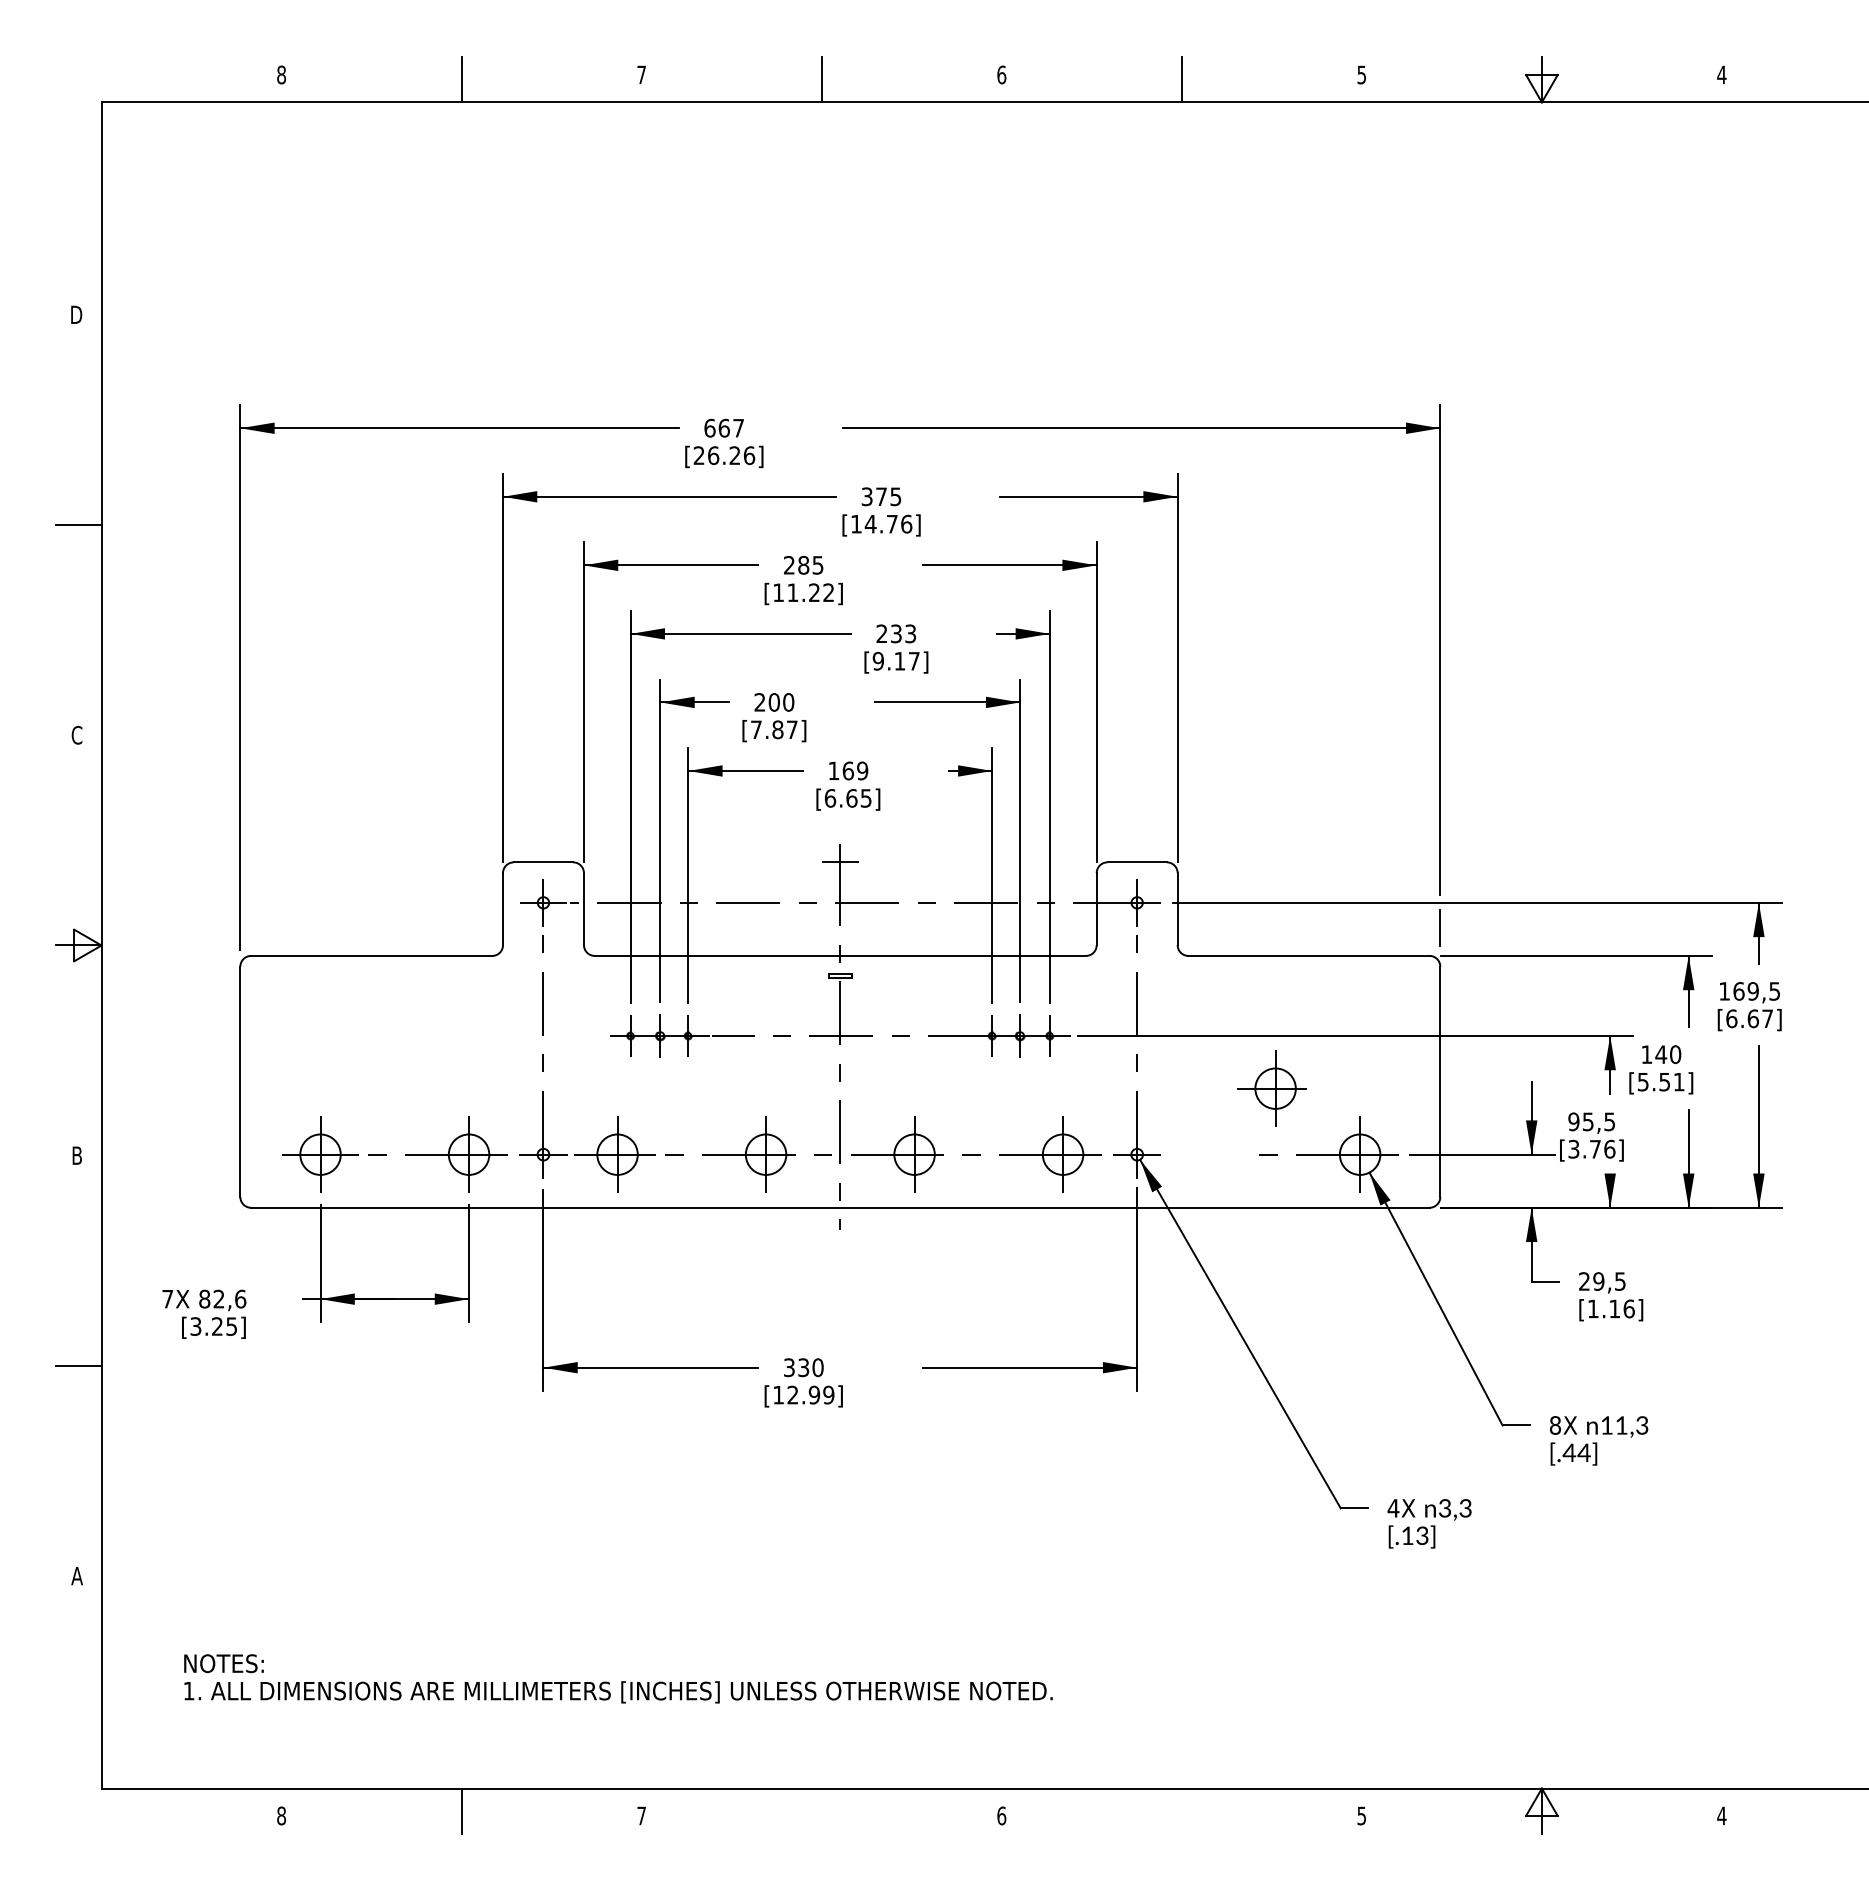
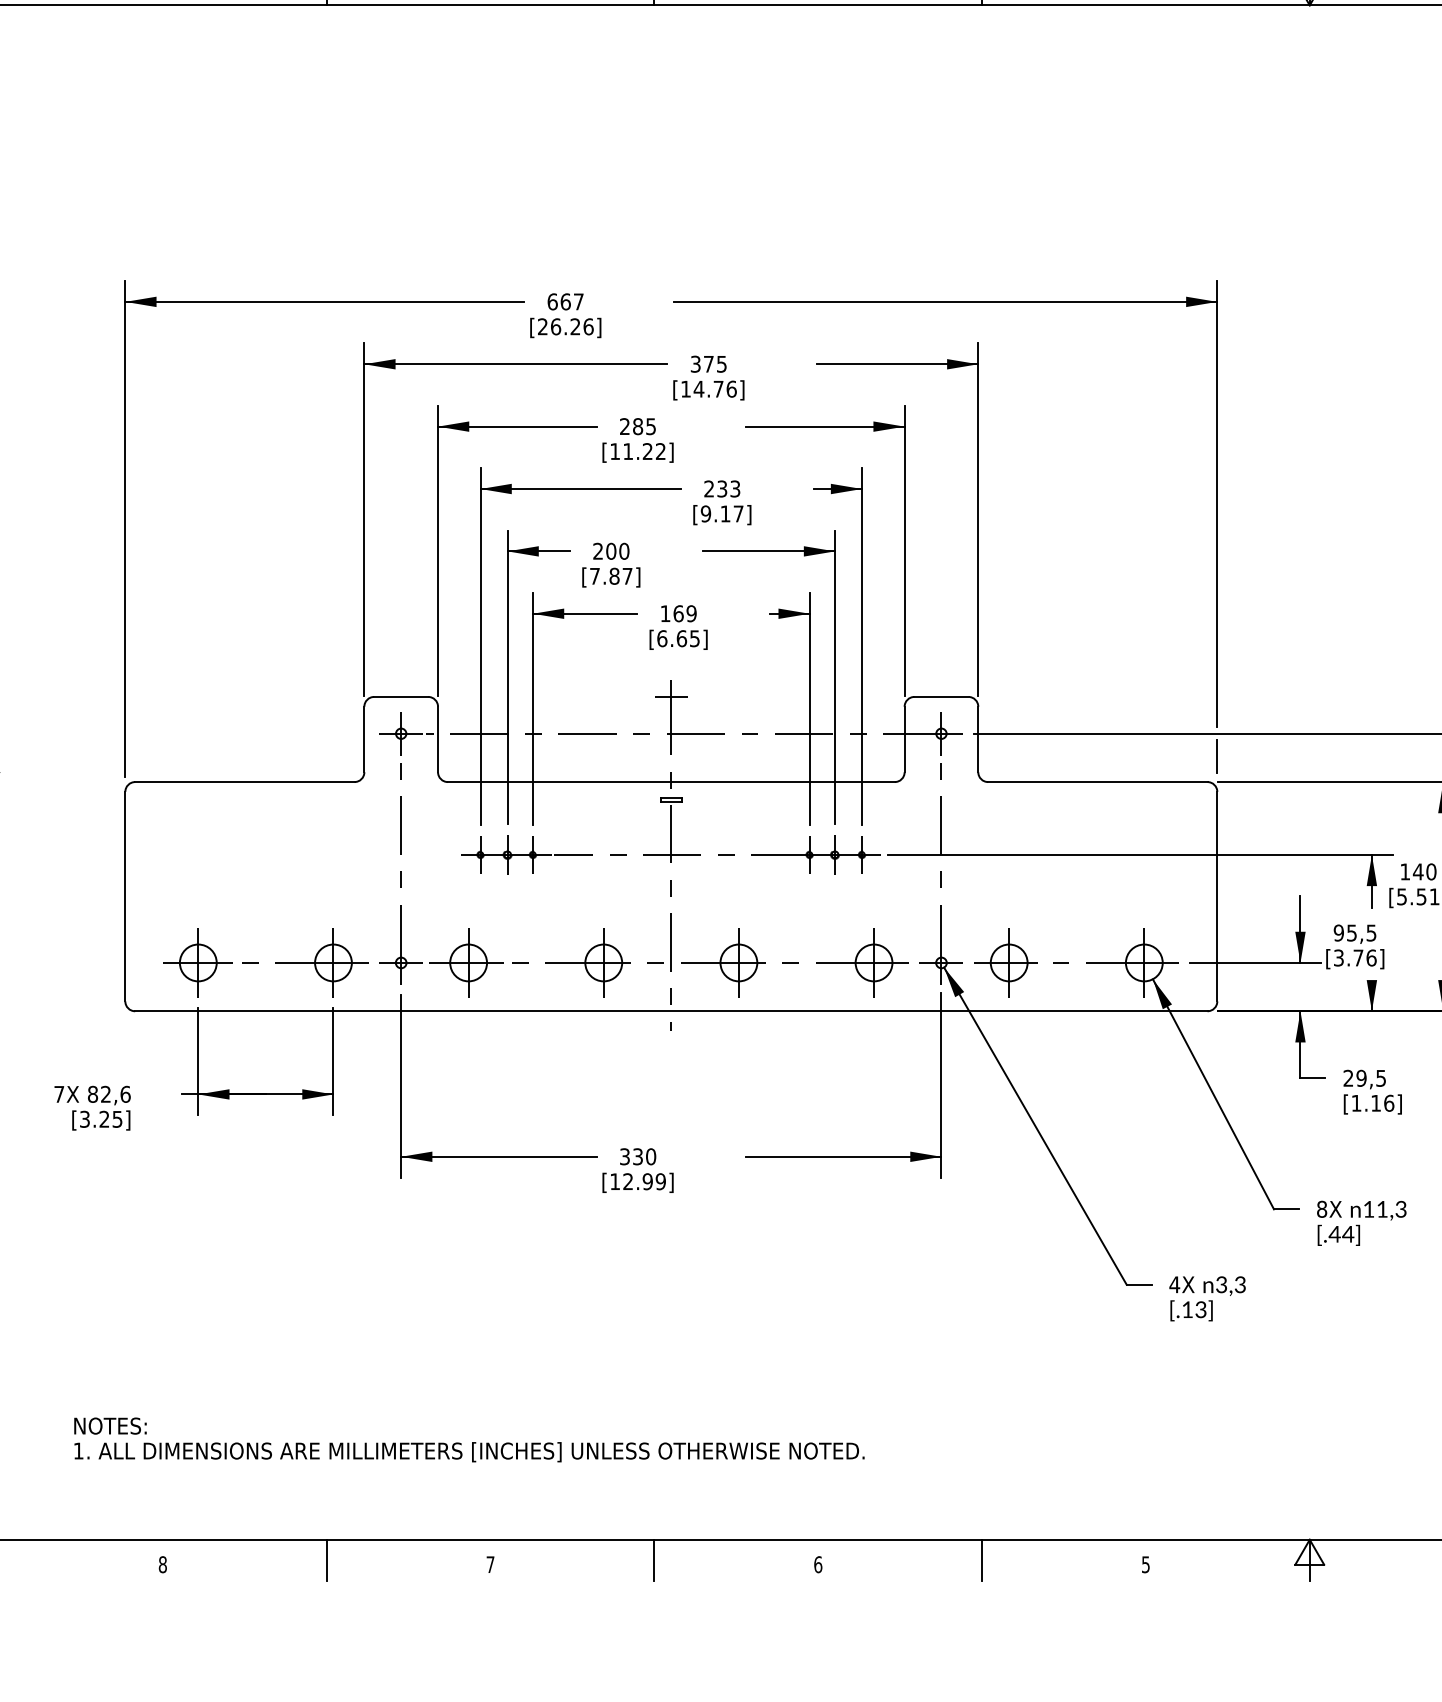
part: (1271, 1088) -> (1005, 962), moved
line: (821, 1811) -> (654, 1560), added
line: (1181, 1811) -> (981, 1560), added

